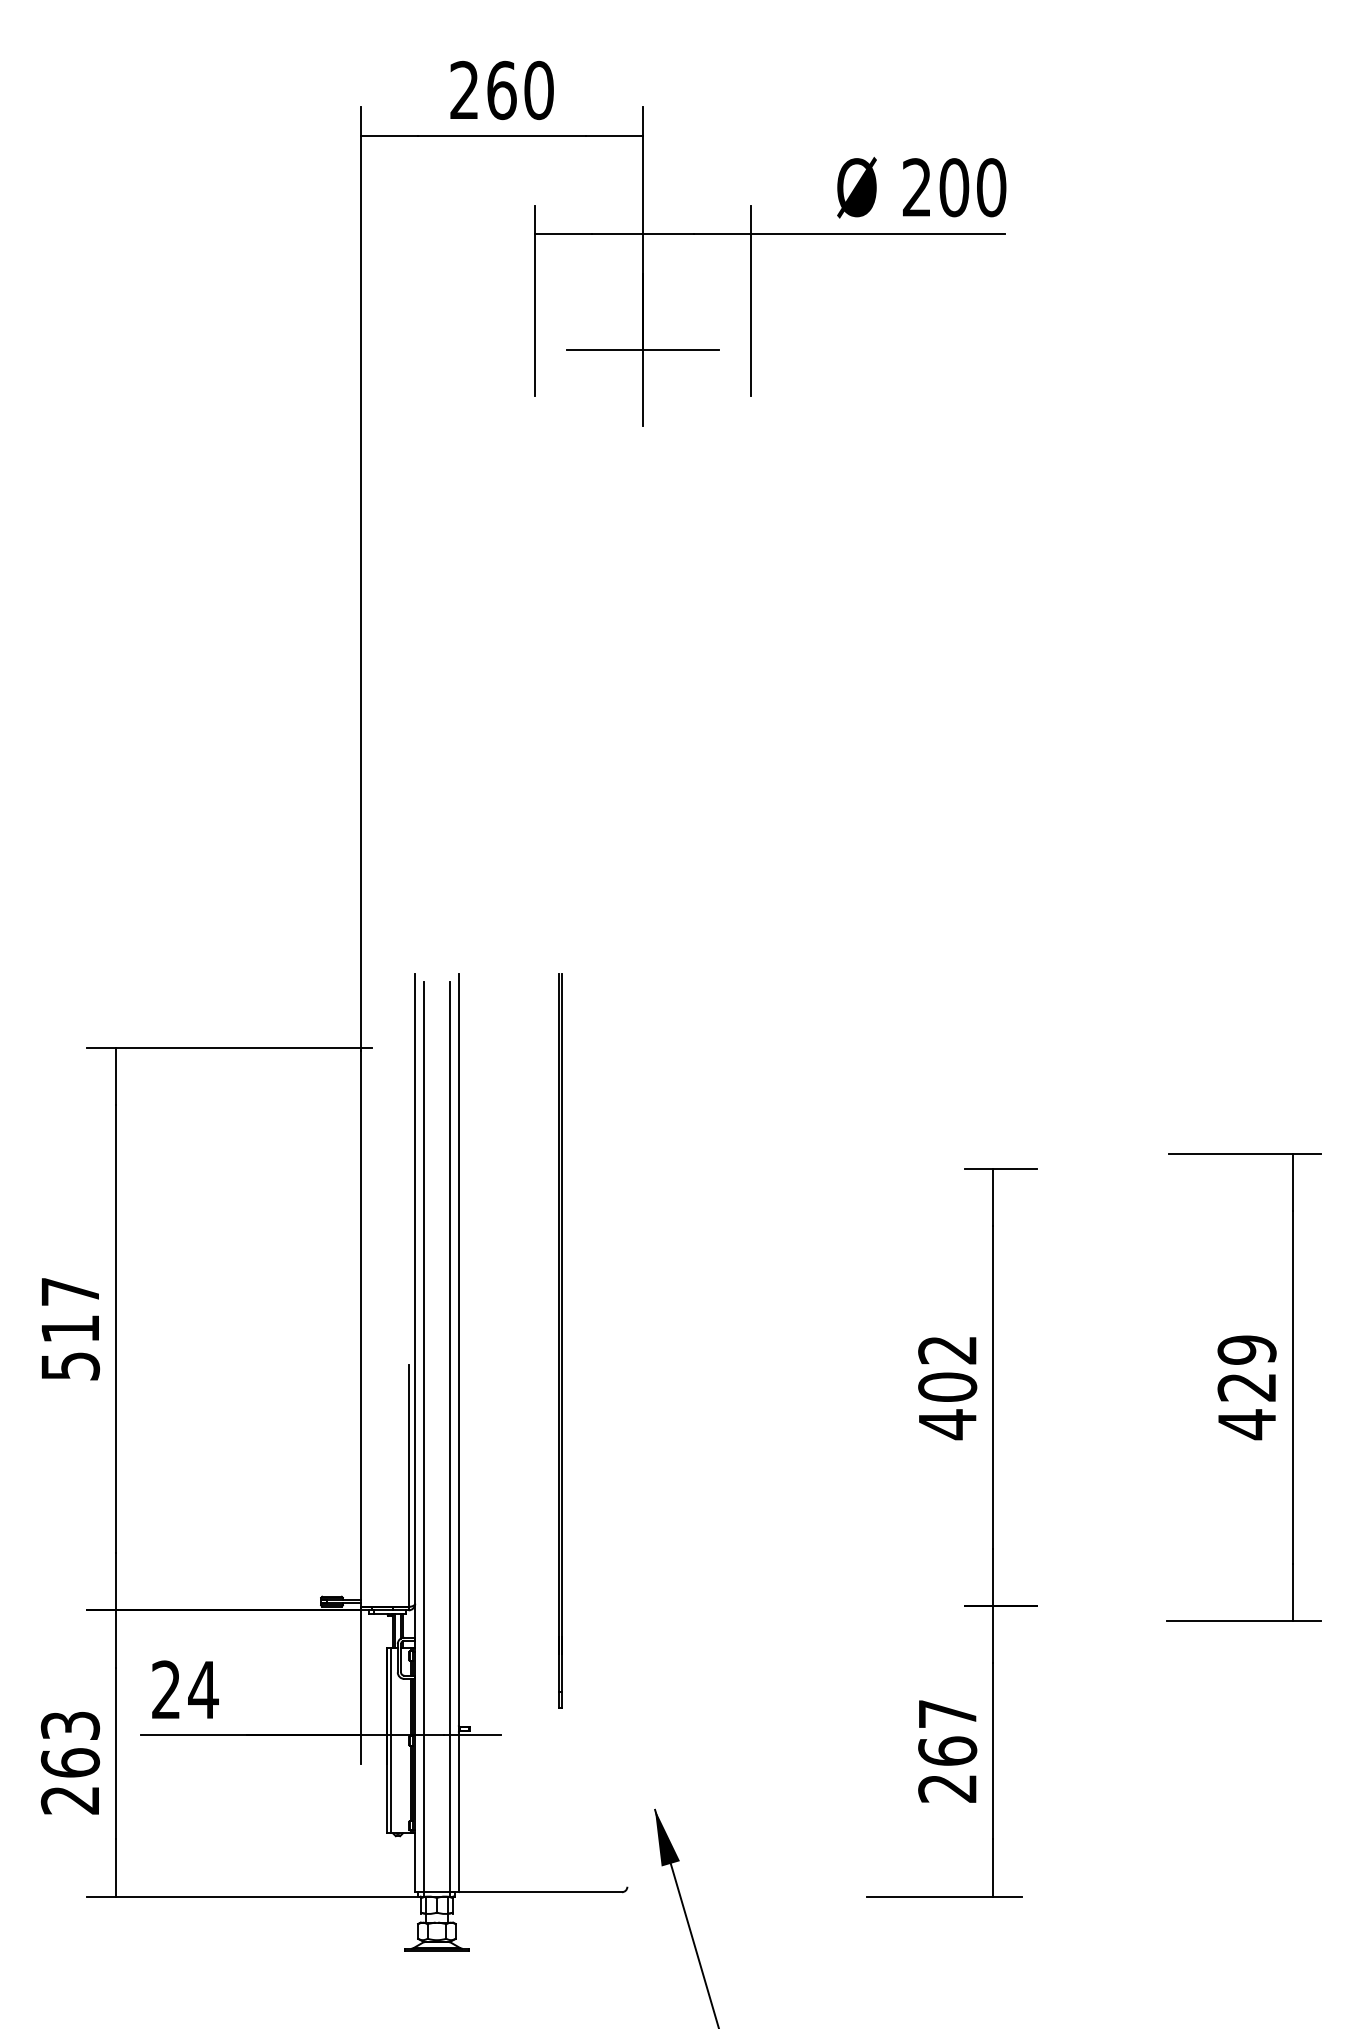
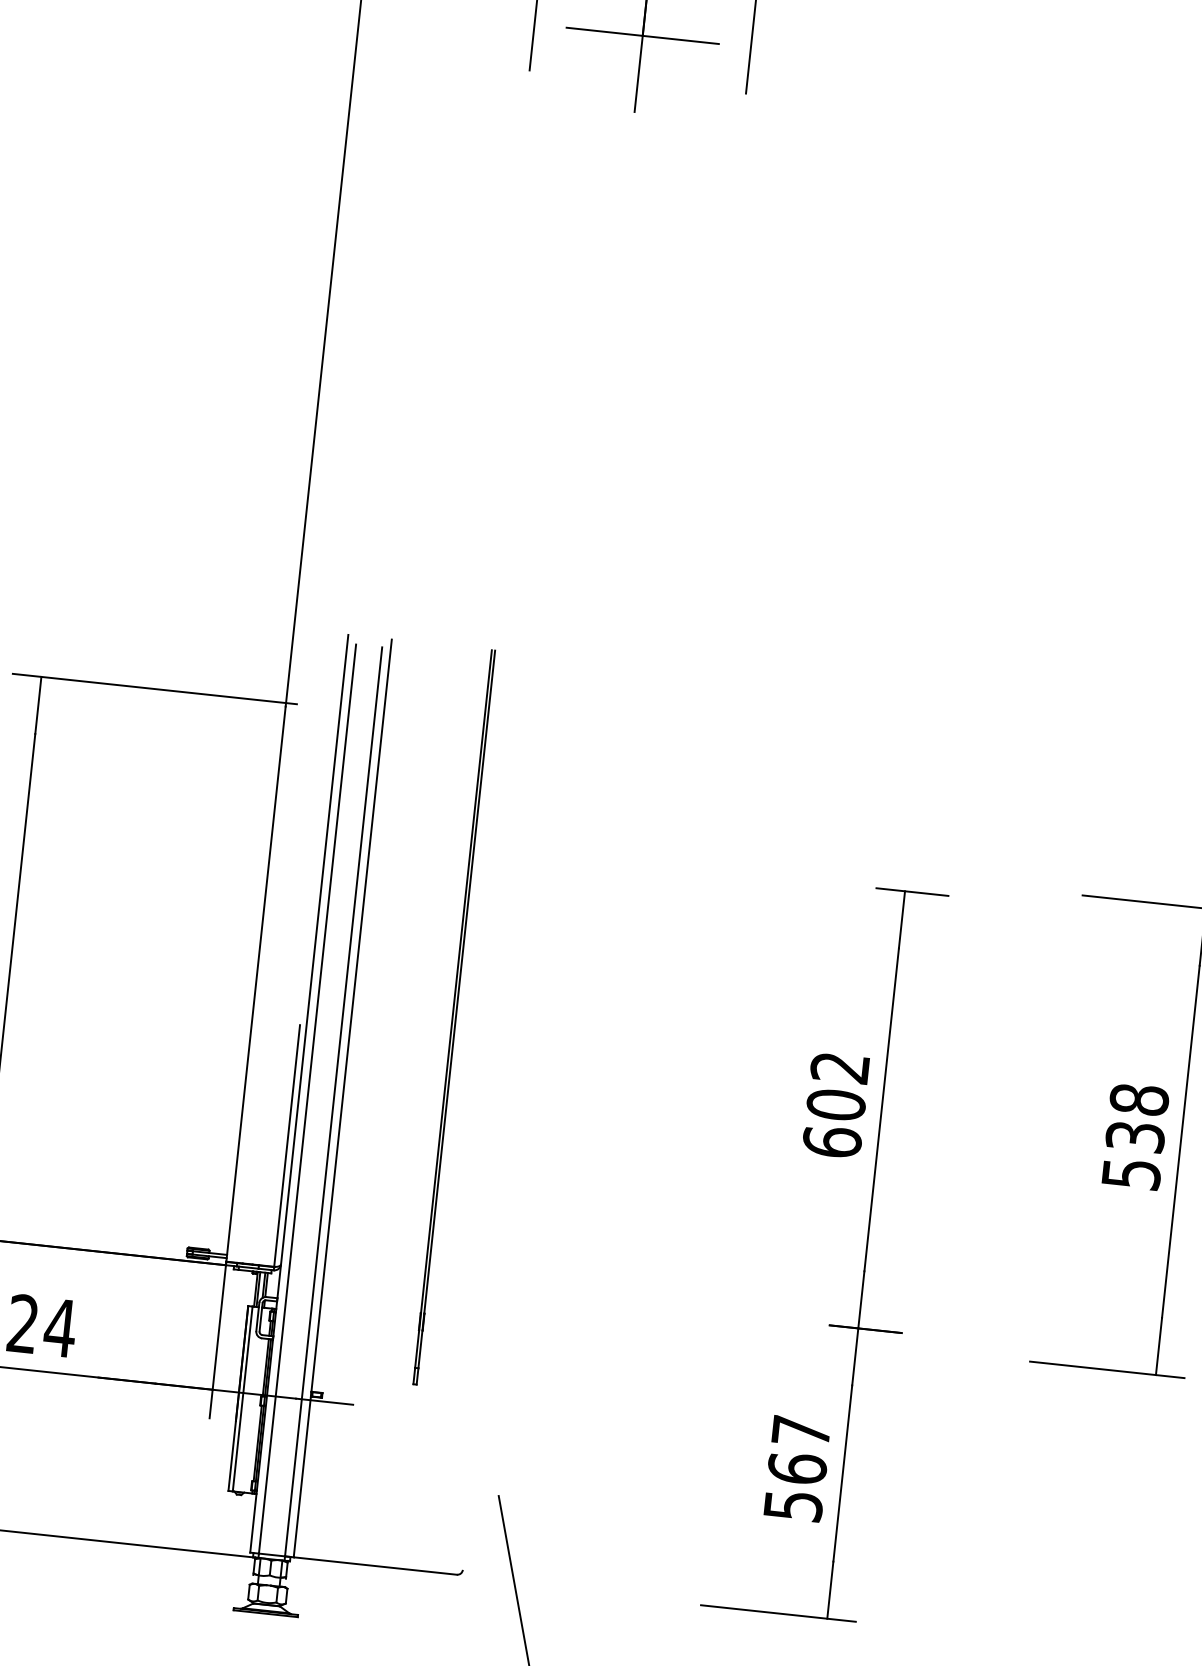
text: (1246, 1387) -> (1134, 1137), 429 -> 538
text: (947, 1424) -> (832, 1142), 402 -> 602
text: (947, 1788) -> (793, 1505), 267 -> 567
fill: (666, 1837) -> (507, 1524), removed

